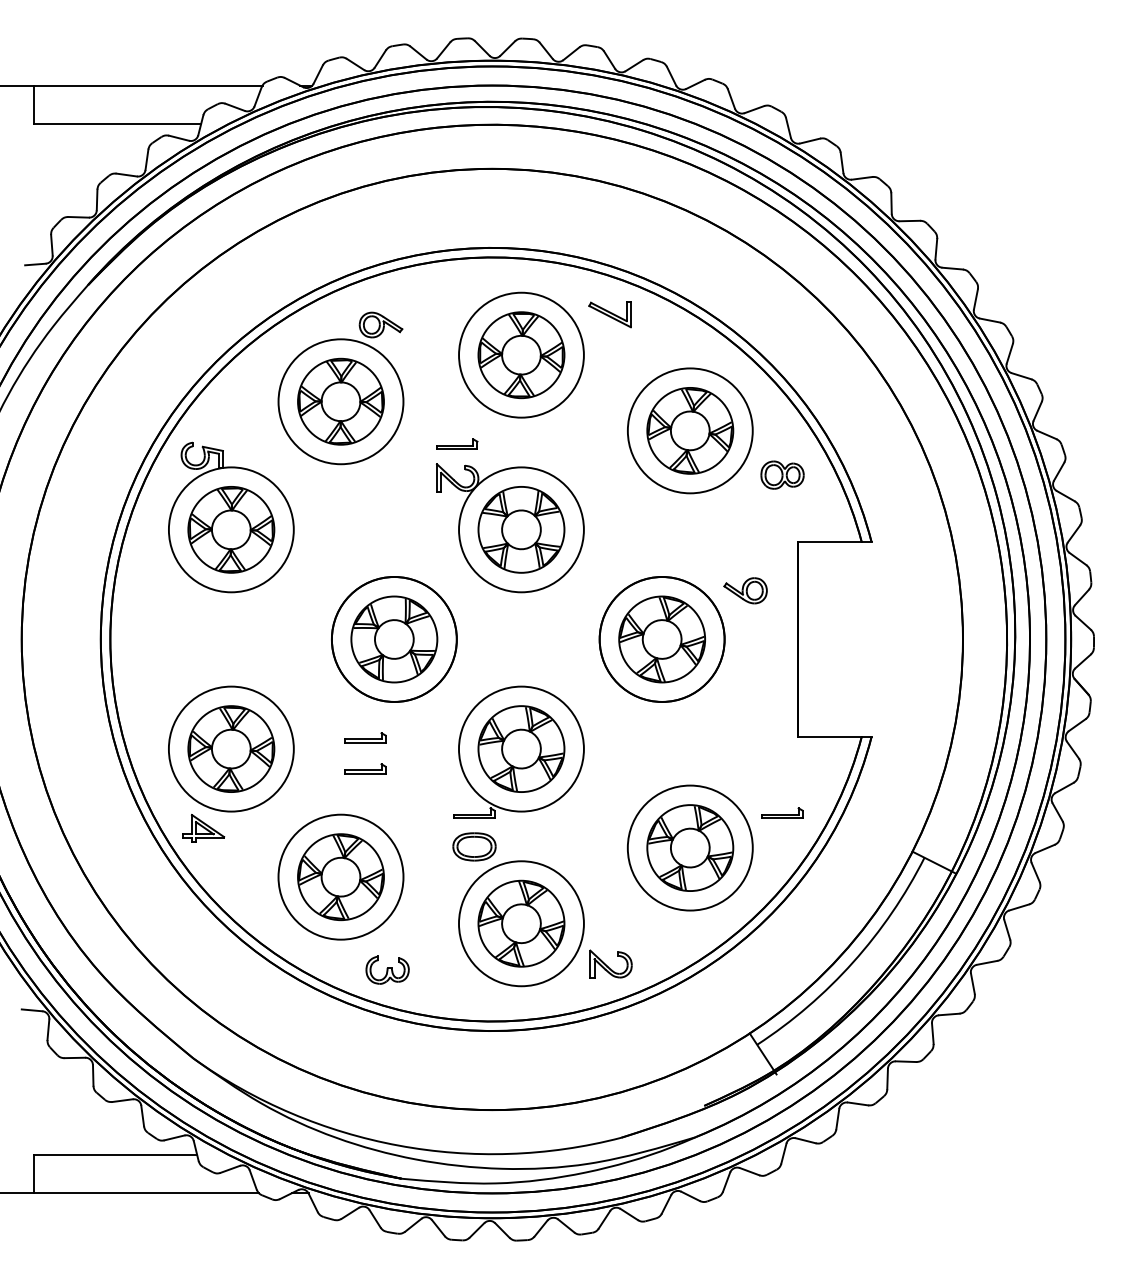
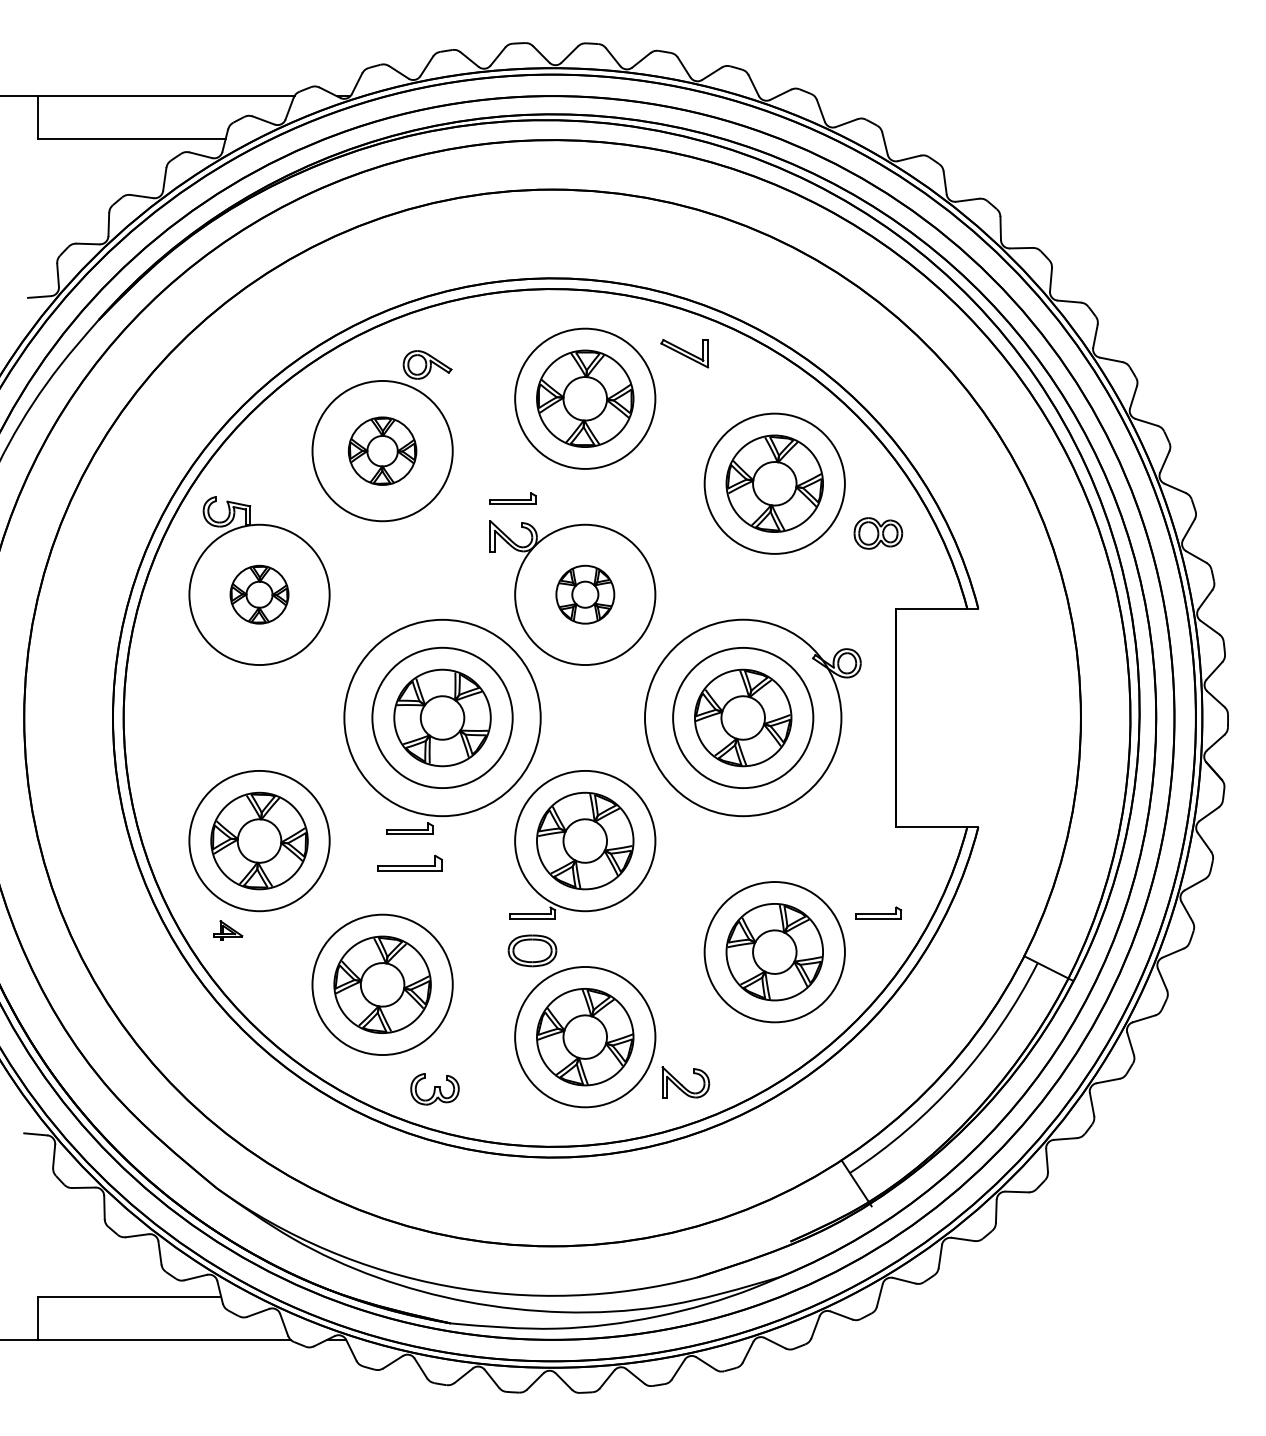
part: (340, 402) -> (382, 451), size x0.7
part: (231, 529) -> (259, 594), size x0.6
part: (521, 529) -> (585, 594), size x0.6
circle: (394, 639) -> (442, 717), size x1.4
circle: (662, 639) -> (743, 717), size x1.4
part: (364, 769) -> (409, 863), size x1.4
part: (203, 828) -> (228, 930), size x0.6

